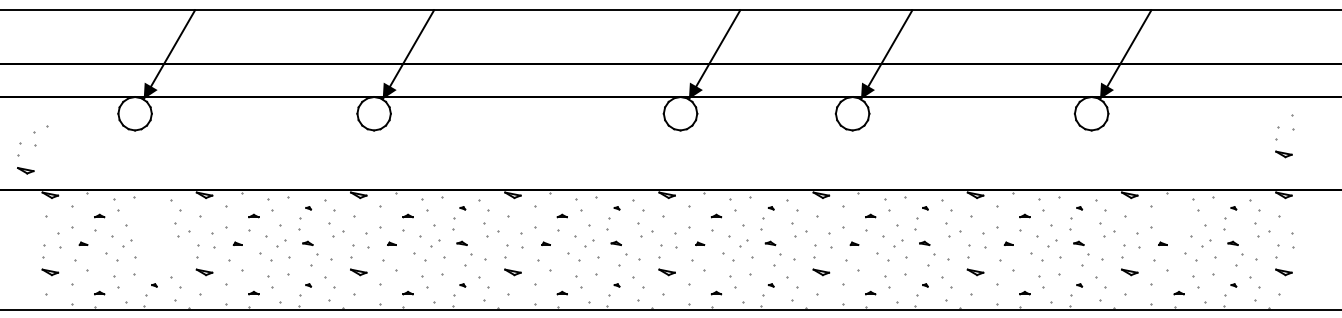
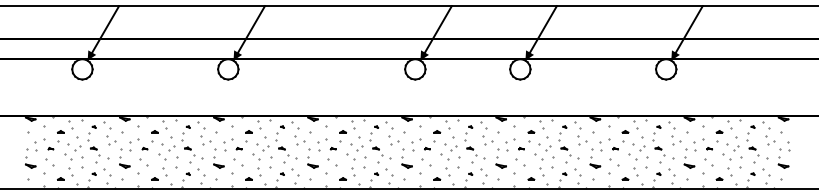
part: (1283, 135) -> (783, 82), removed
part: (33, 149) -> (20, 91), removed
part: (1178, 223) -> (719, 136), added
part: (161, 236) -> (98, 144), added

